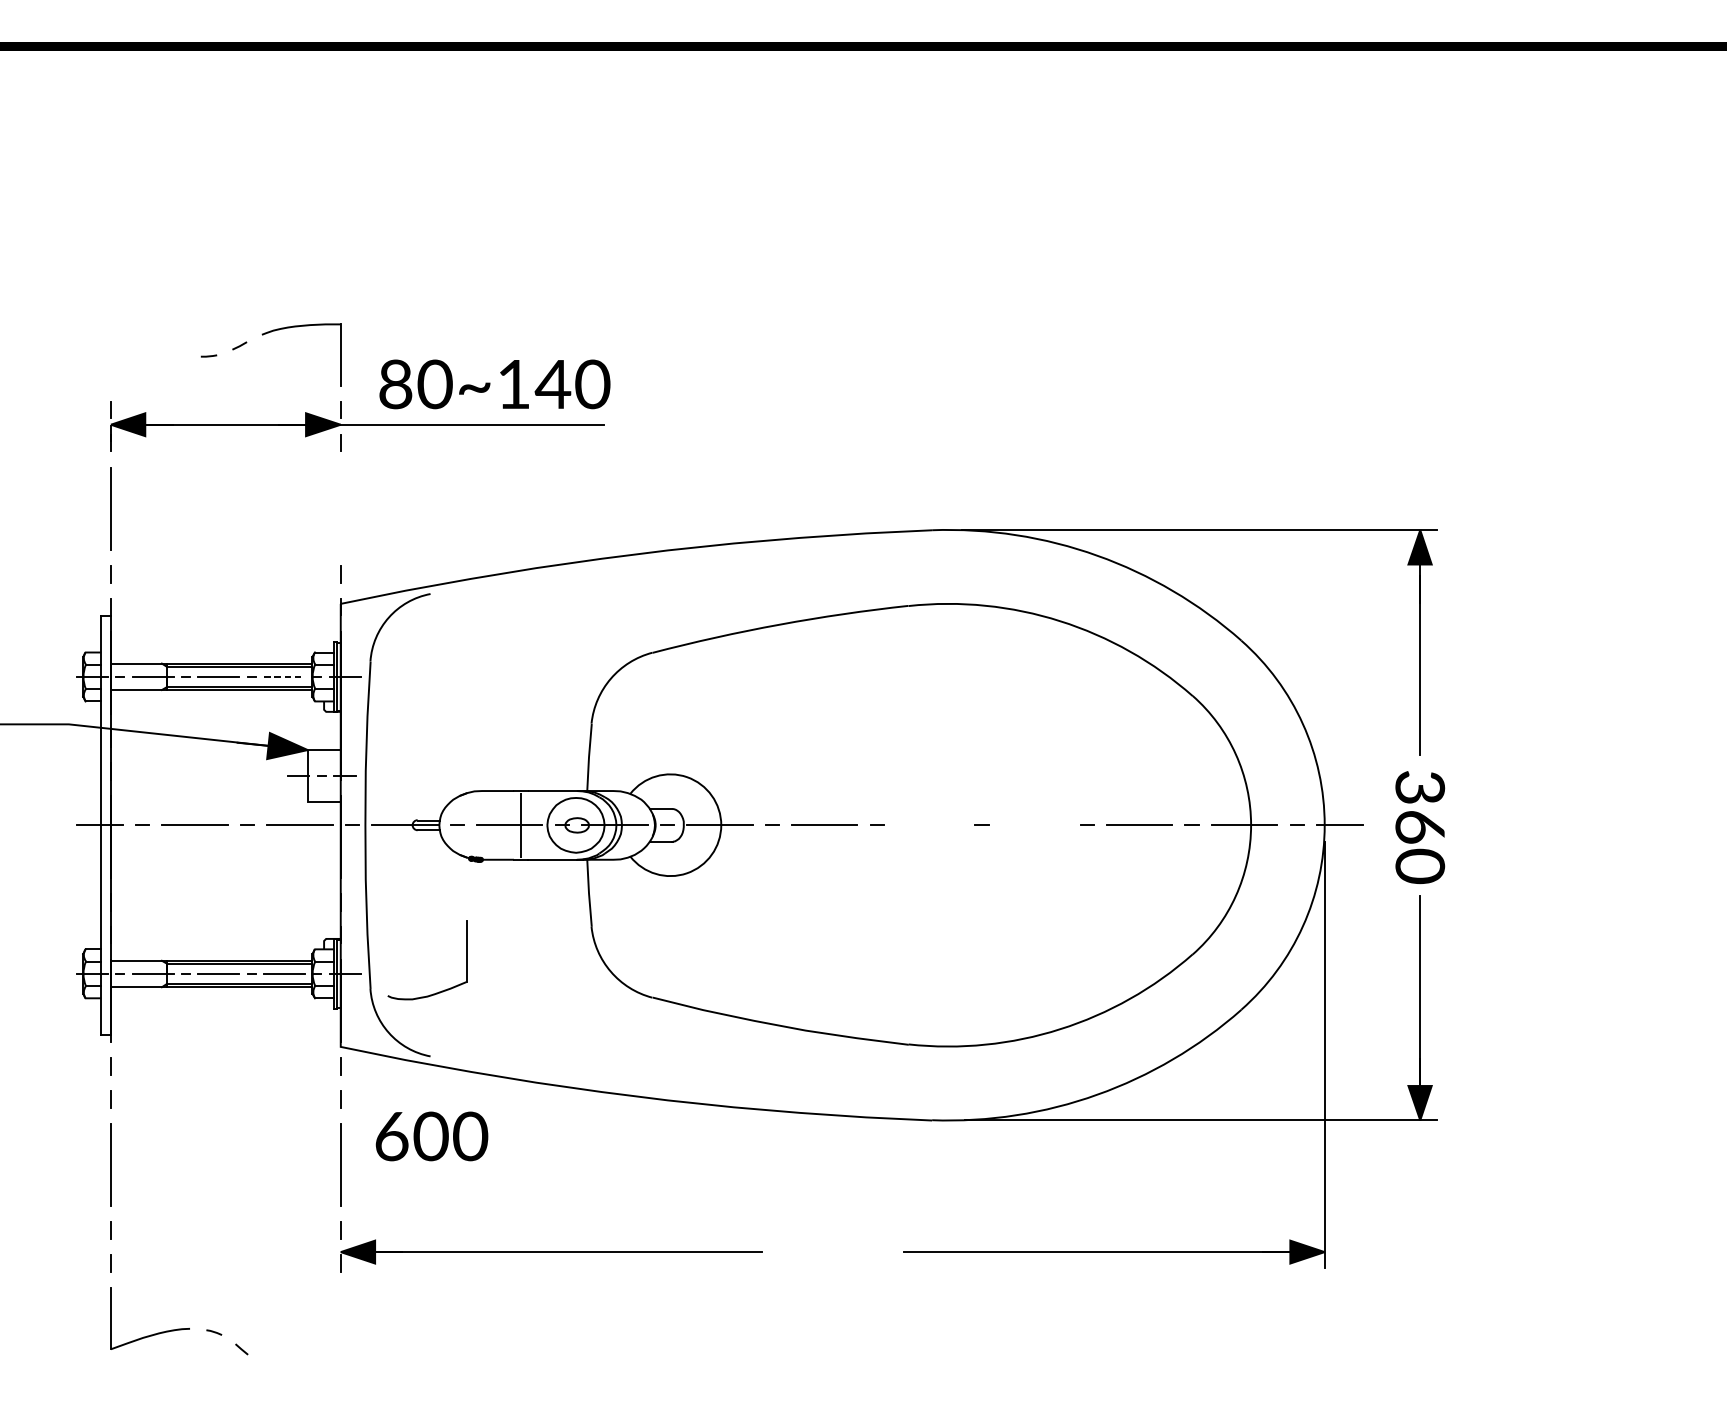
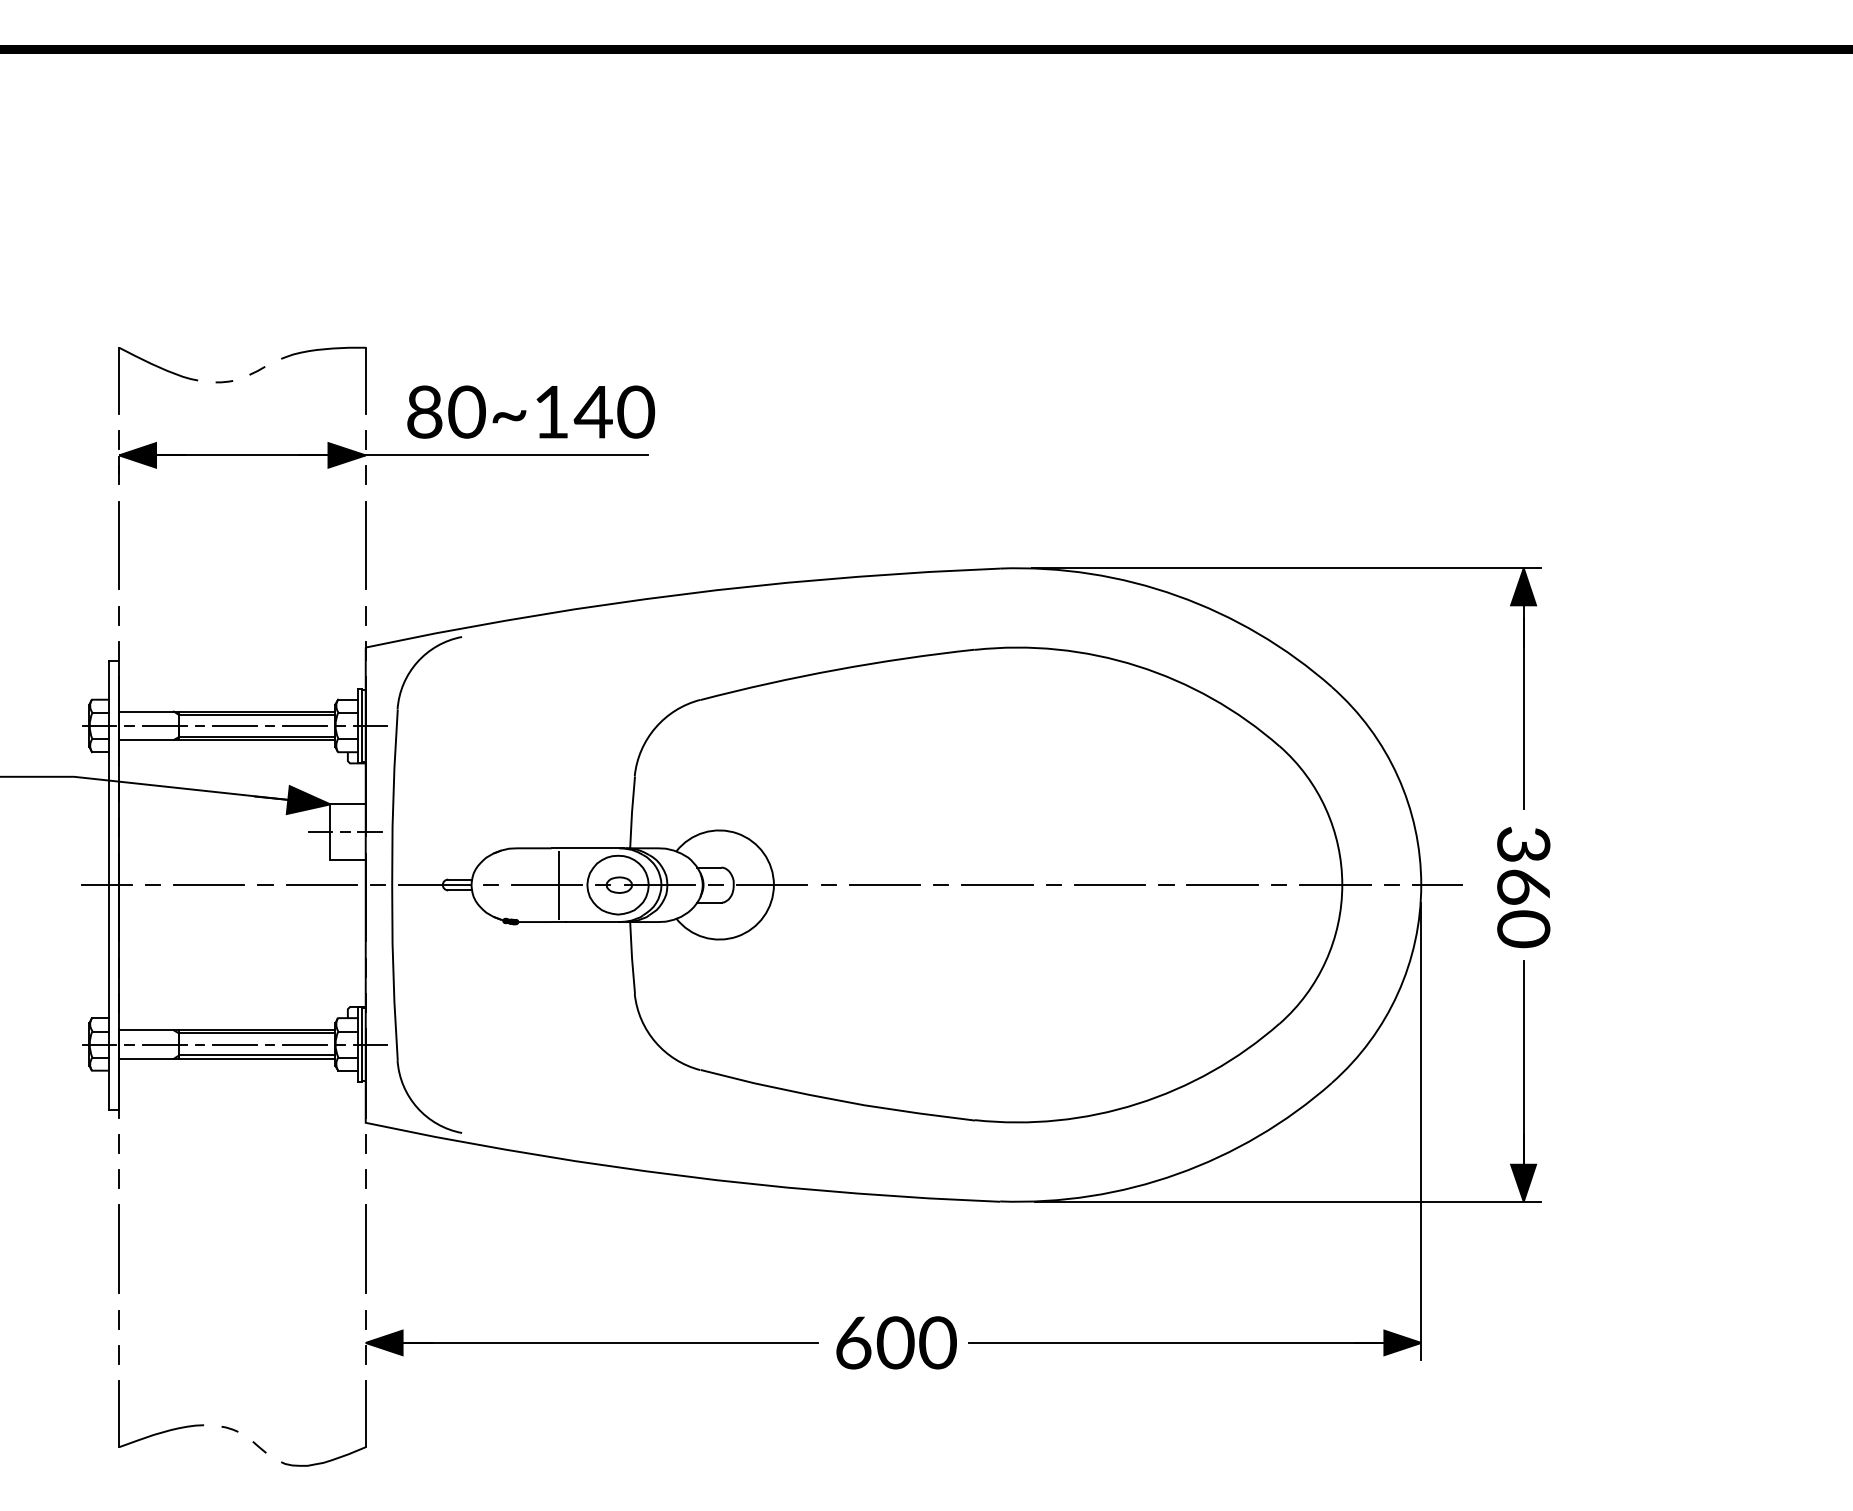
part: (152, 345) -> (163, 370), added
line: (340, 508) -> (365, 545), added
line: (284, 676) -> (305, 725), dashed -> solid
line: (929, 824) -> (997, 884), added
line: (1034, 825) -> (1109, 885), added
part: (441, 990) -> (338, 1456), moved
text: (431, 1136) -> (896, 1342), moved

